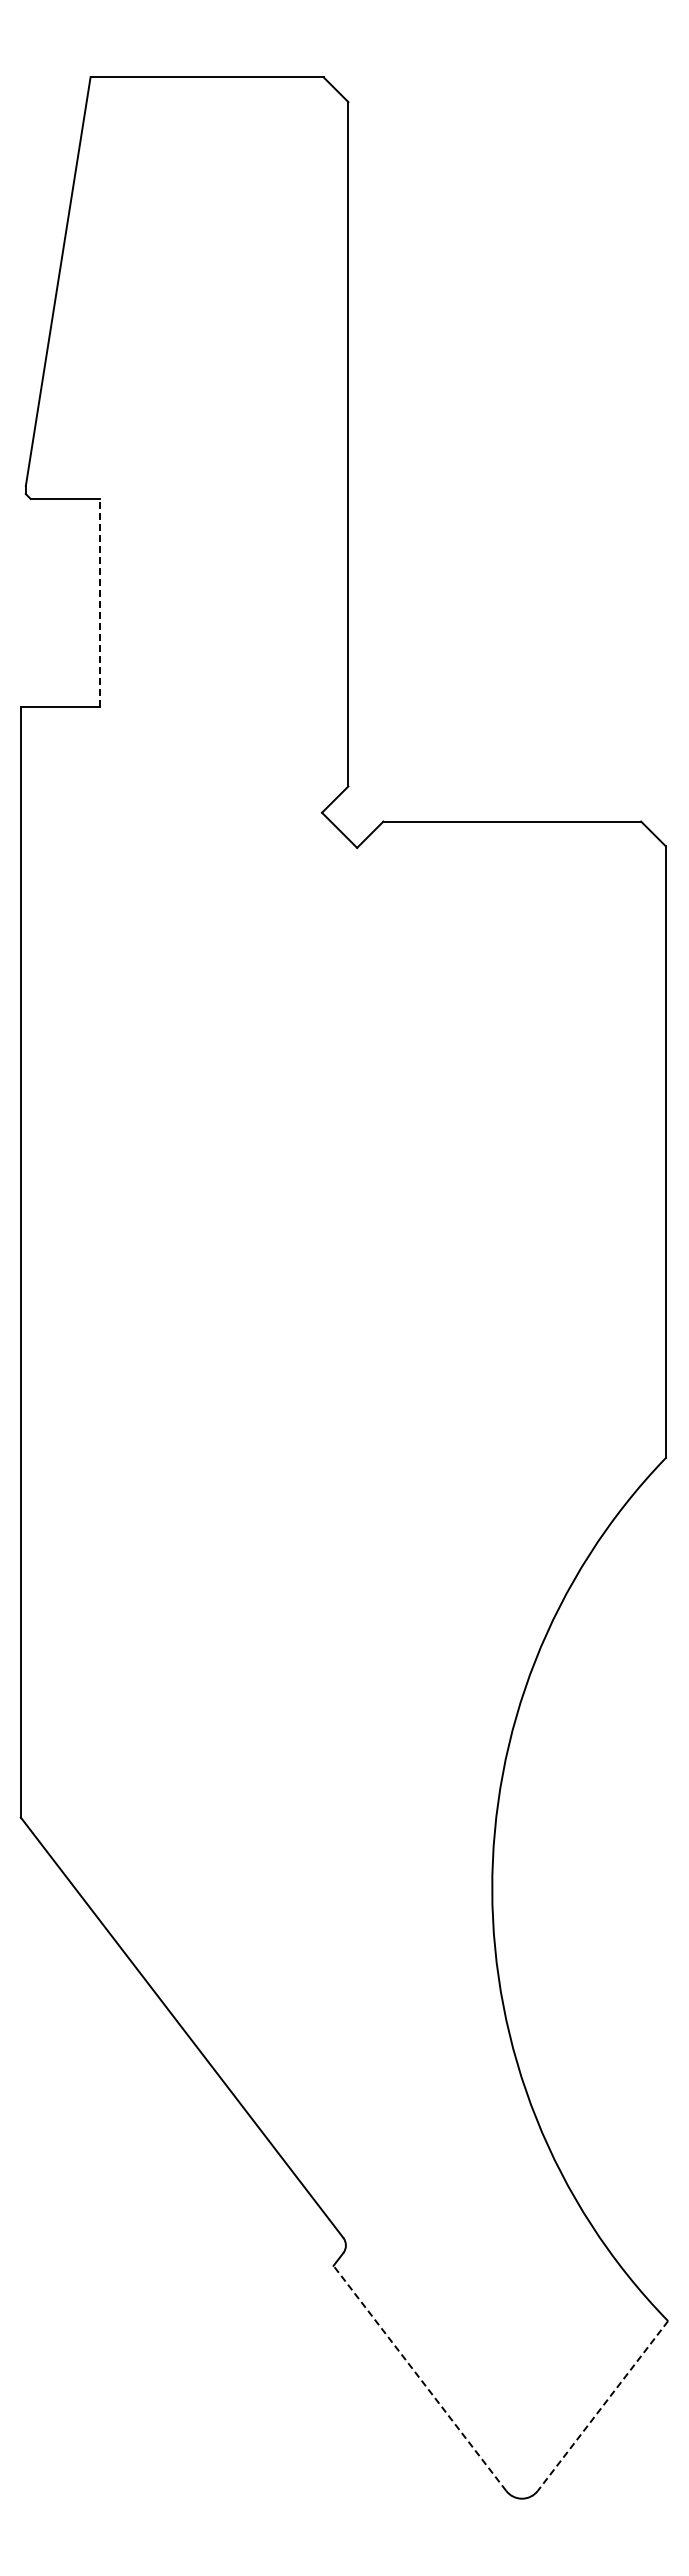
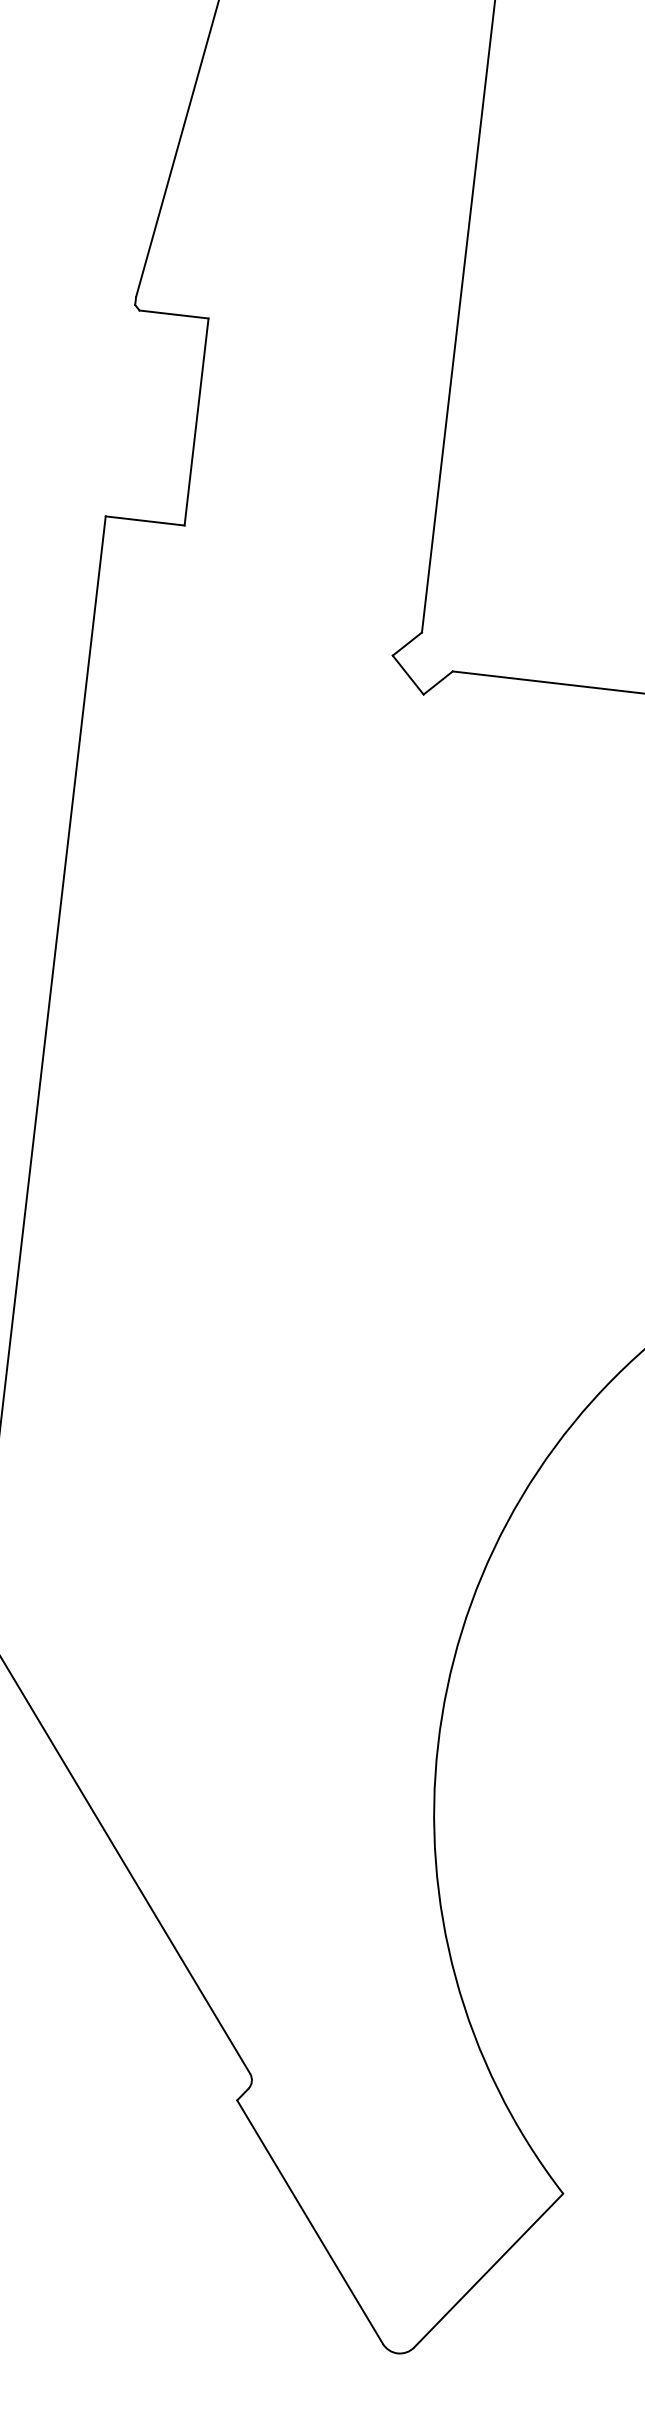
line: (100, 602) -> (196, 421), dashed -> solid
line: (419, 2378) -> (309, 2222), dashed -> solid
line: (602, 2406) -> (488, 2271), dashed -> solid

